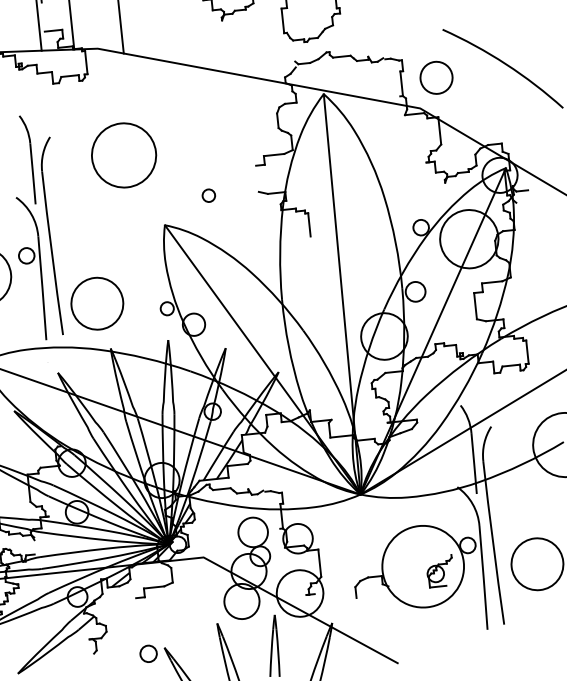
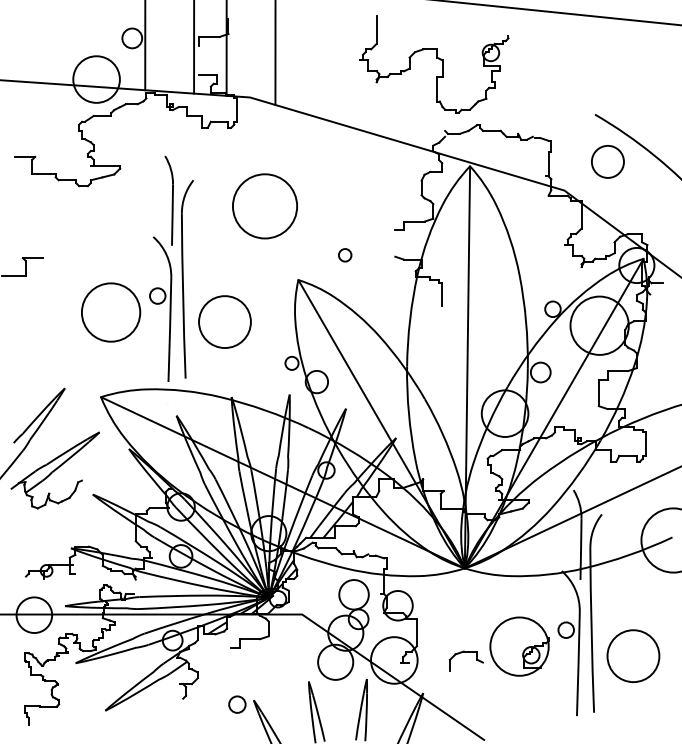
circle: (436, 77) -> (607, 161), moved
circle: (96, 303) -> (224, 321), moved
circle: (423, 566) -> (519, 646), size x0.71

